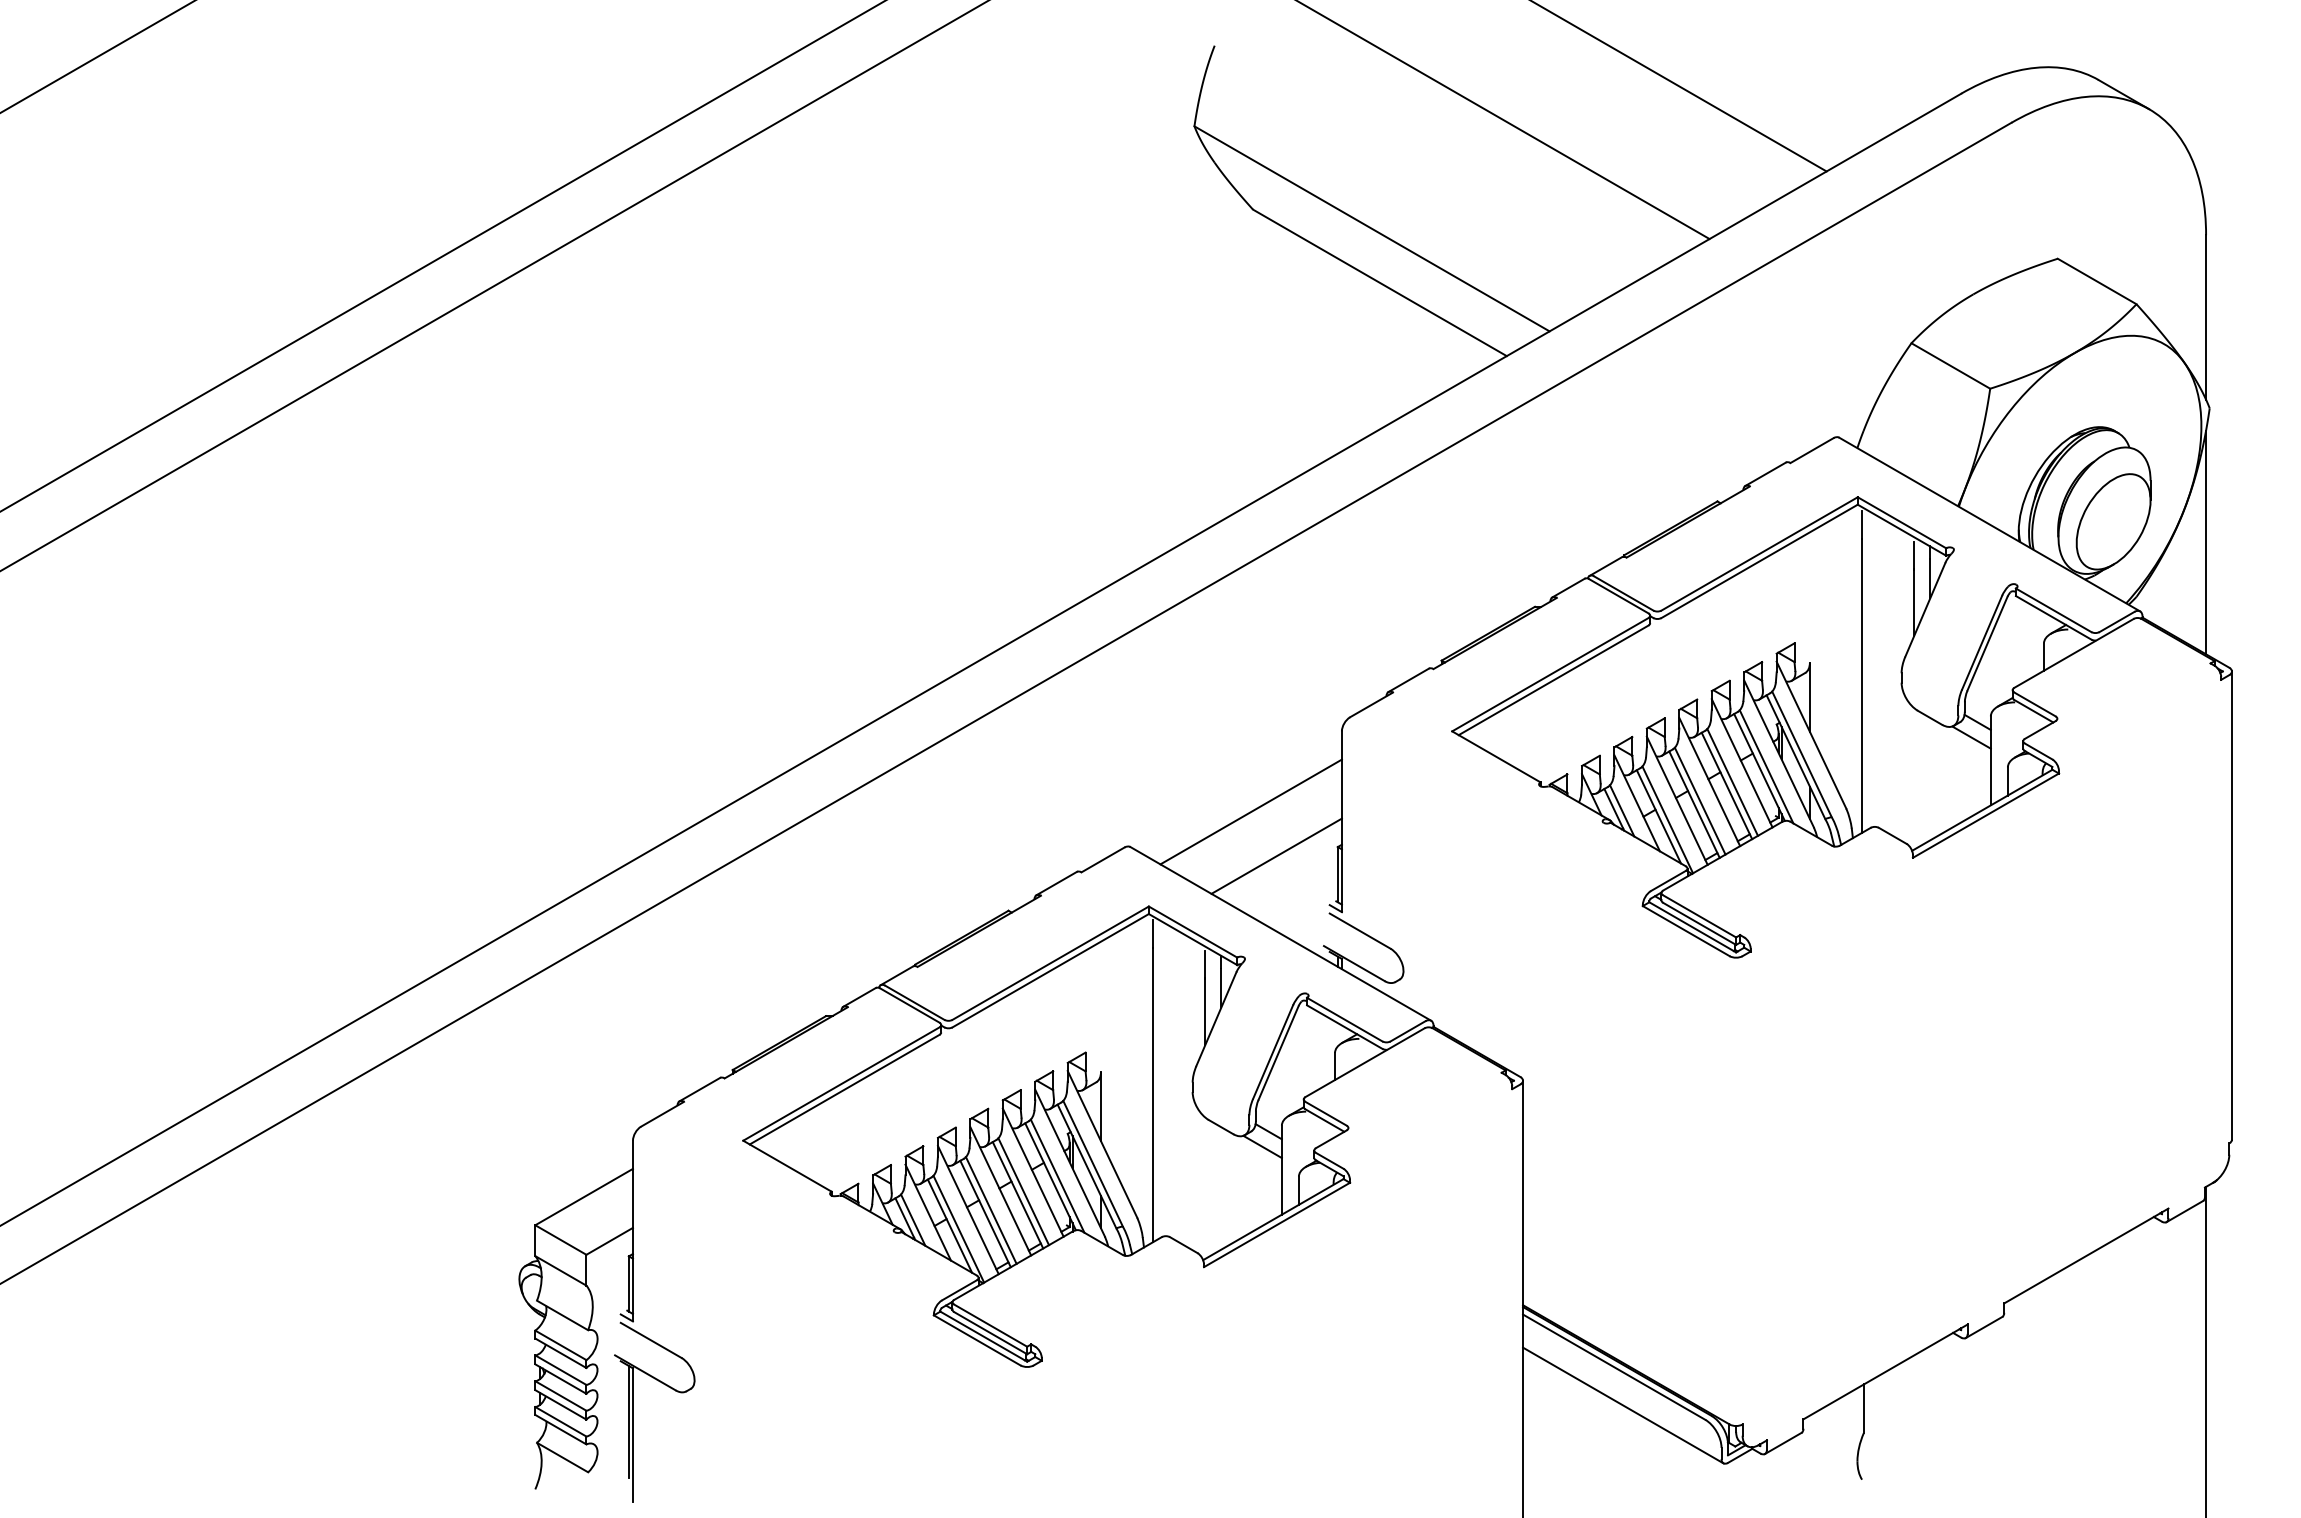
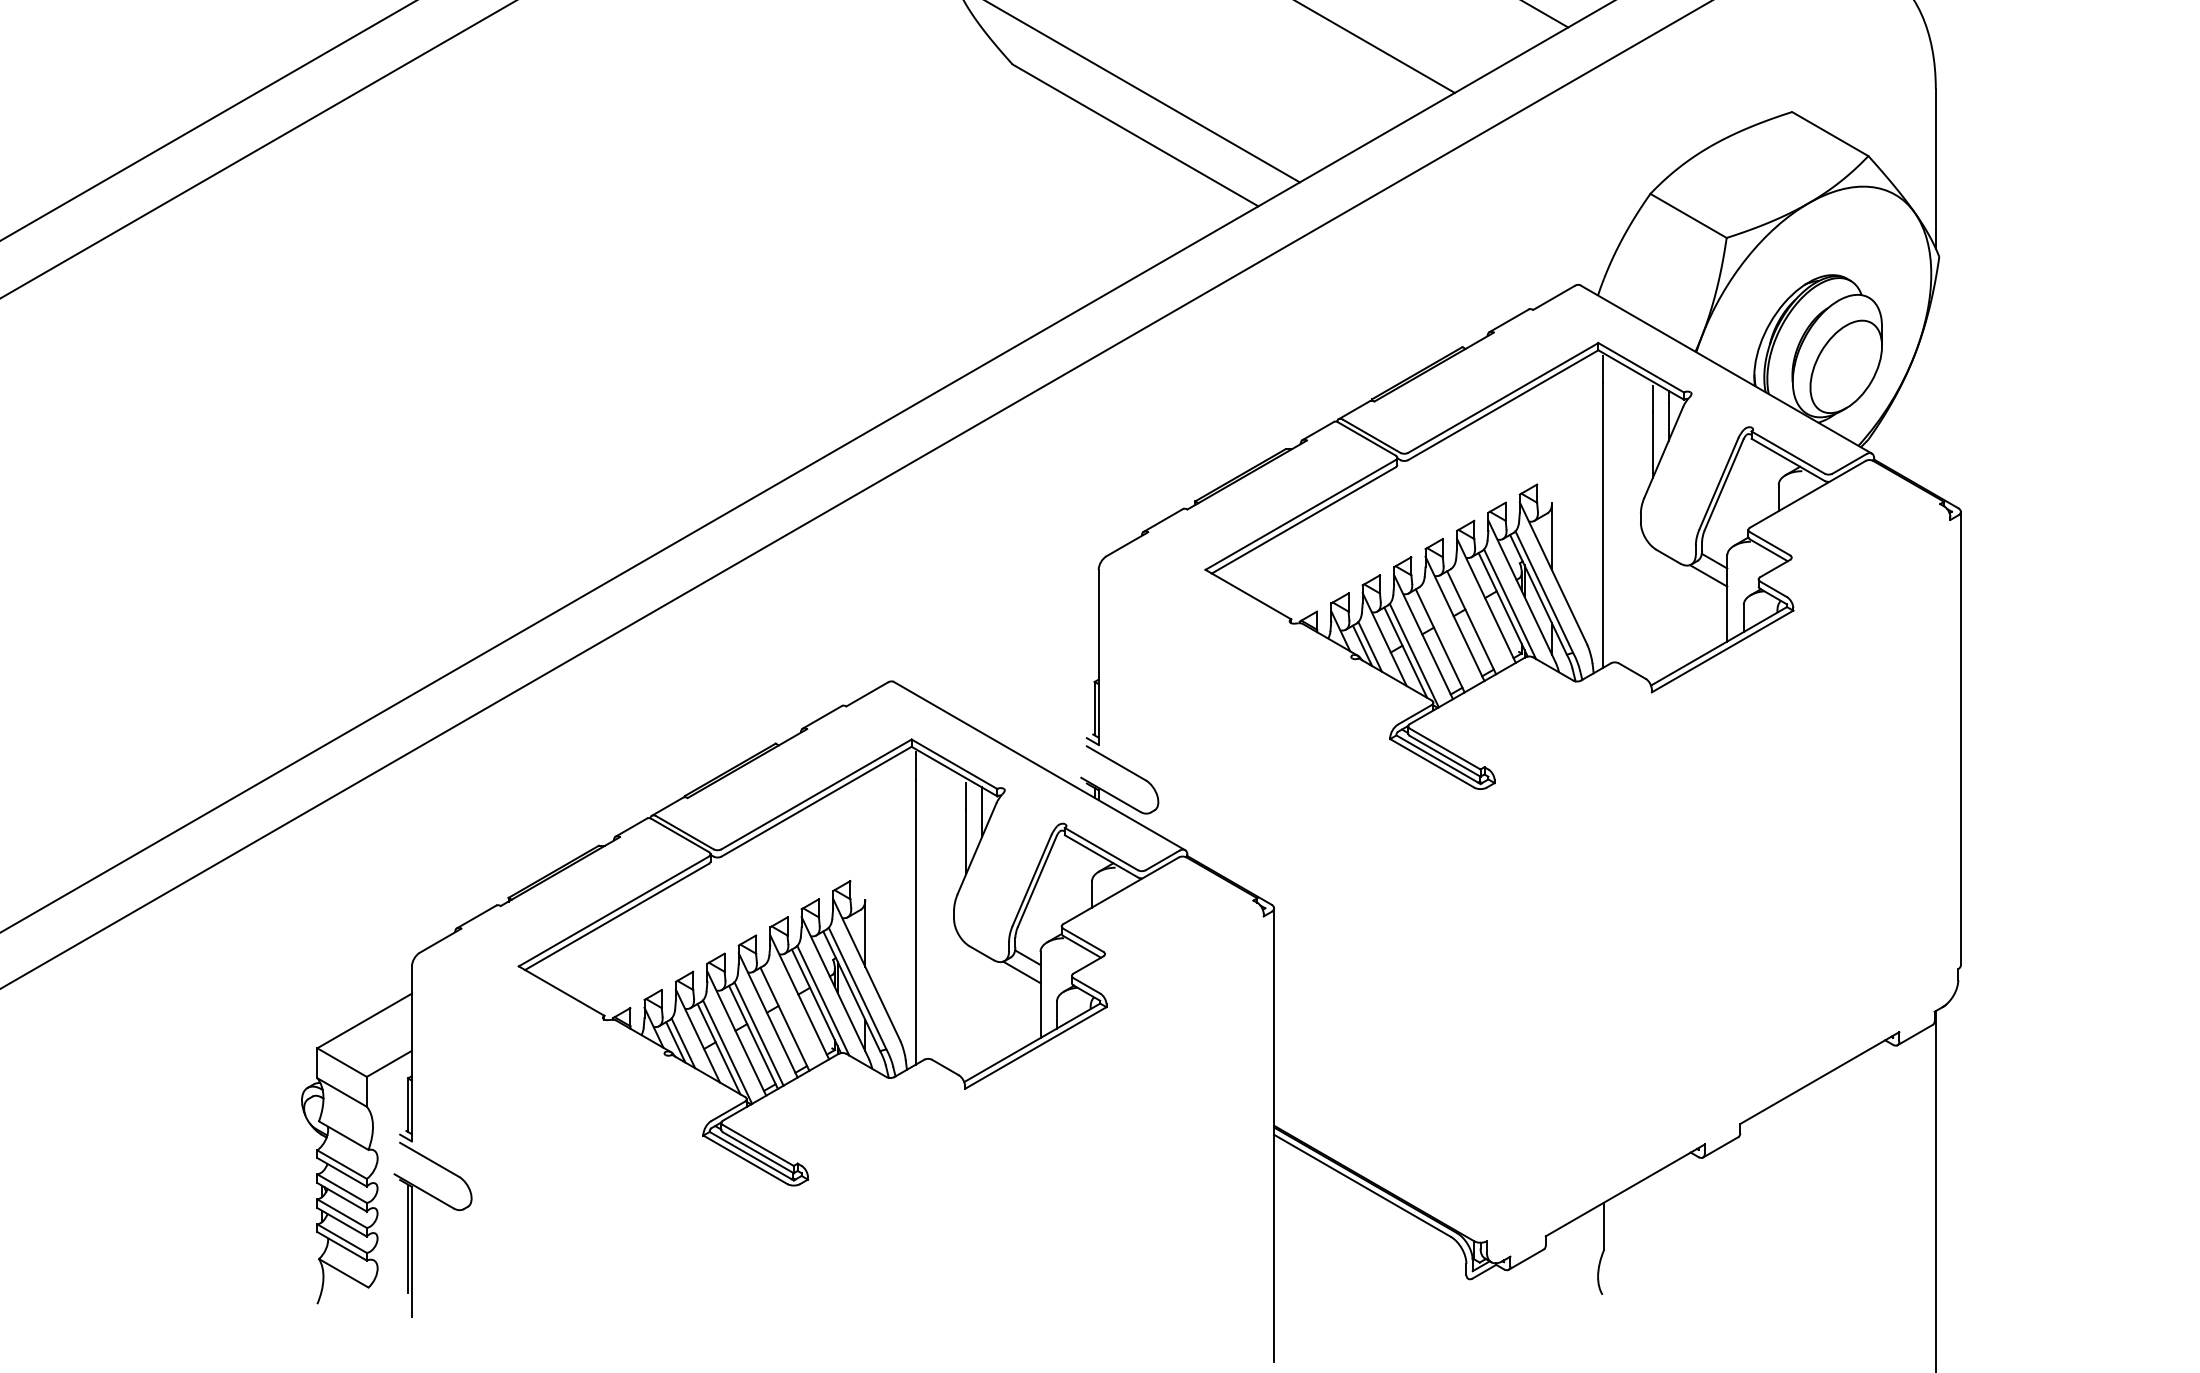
line: (2206, 542) -> (1936, 386), removed
line: (1732, 782) -> (1477, 619), removed
line: (1699, 800) -> (1445, 636), removed
line: (1250, 811) -> (1010, 647), removed
line: (1276, 855) -> (1035, 690), removed
line: (1023, 1191) -> (790, 1015), removed
line: (1623, 1405) -> (1371, 1222), removed

